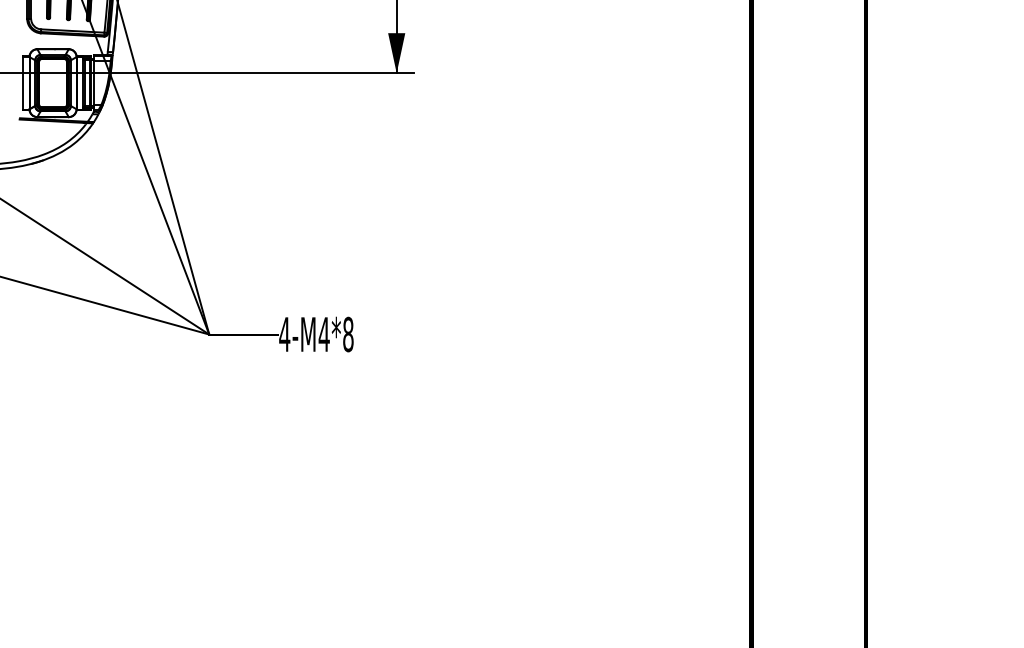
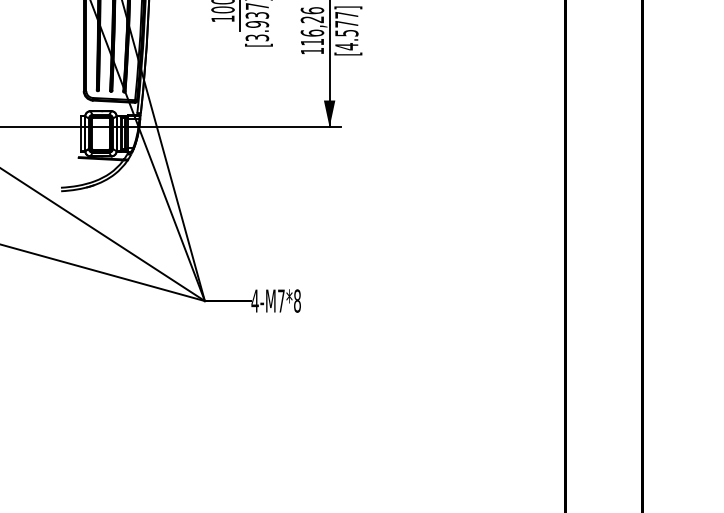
text: (324, 333) -> (281, 300), 4-M4*8 -> 4-M7*8

